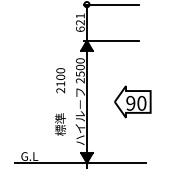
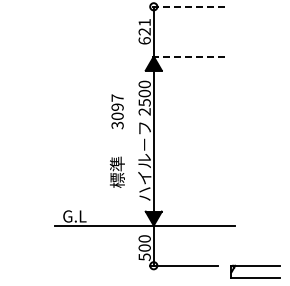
line: (111, 4) -> (187, 6), solid -> dashed
line: (111, 40) -> (187, 56), solid -> dashed
text: (60, 80) -> (117, 111), 2100 -> 3097
part: (132, 101) -> (216, 140), removed

